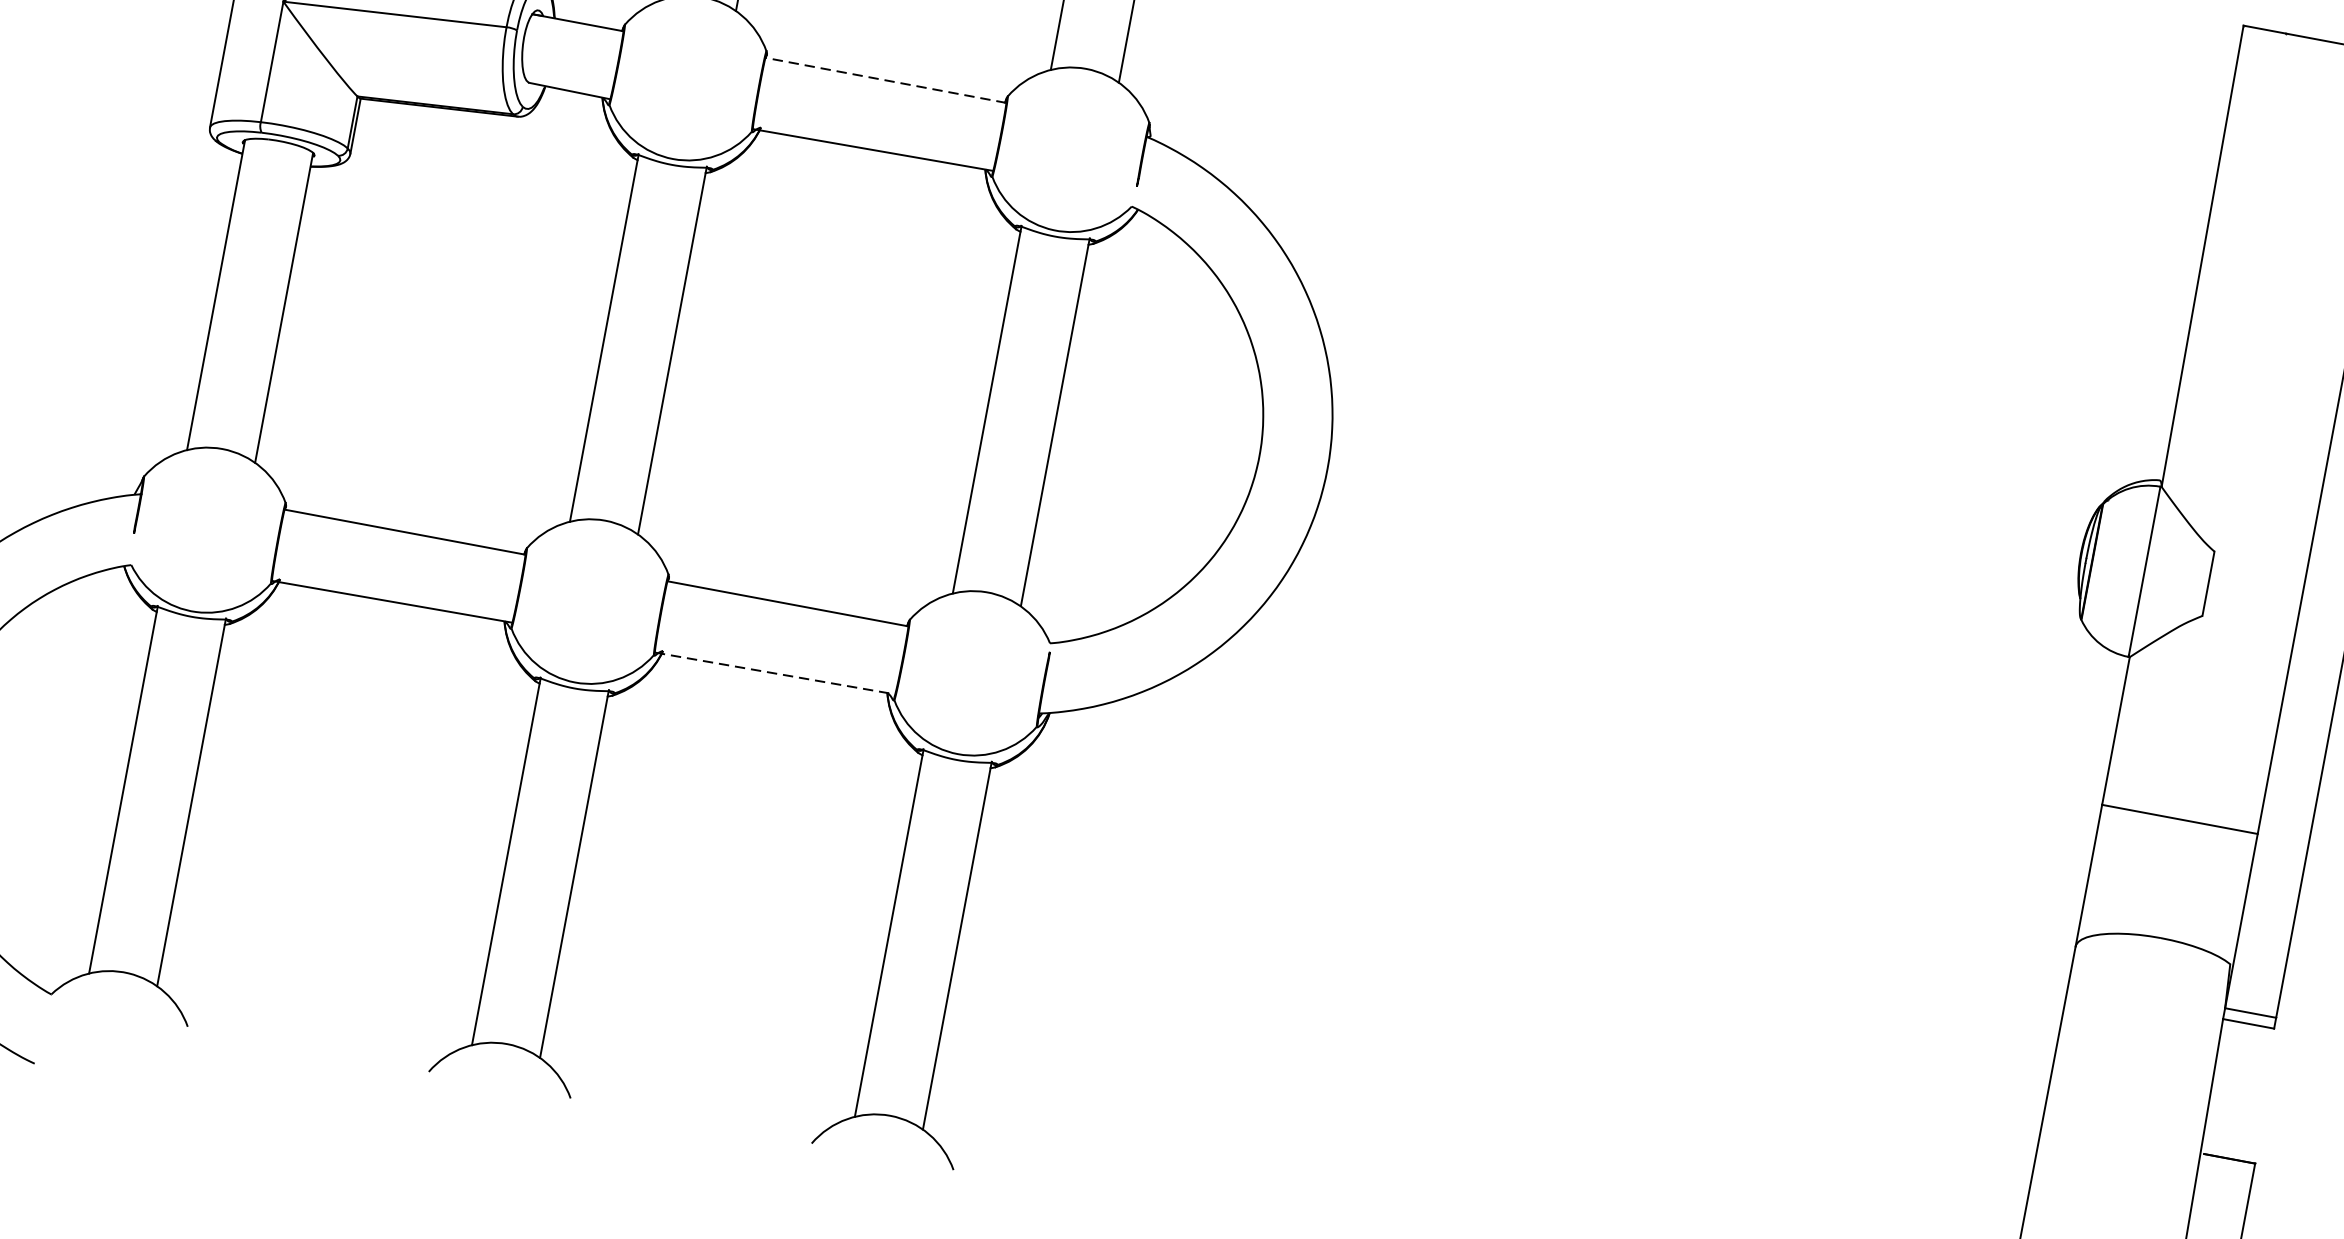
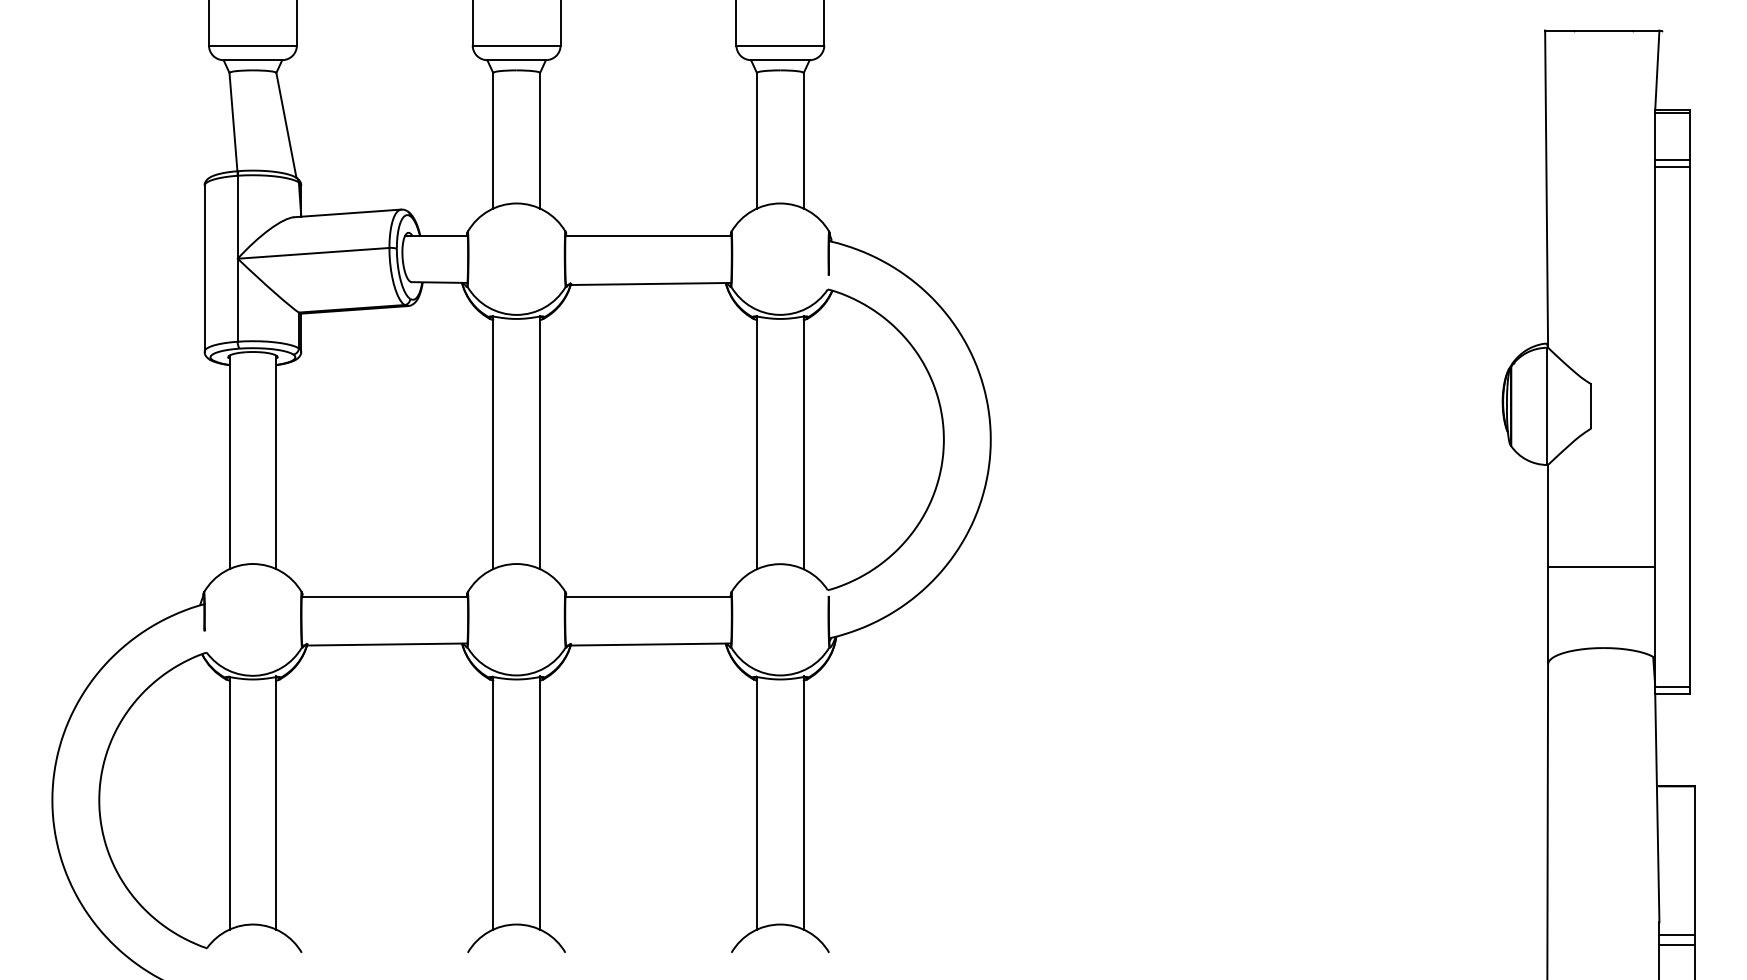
line: (885, 81) -> (648, 236), dashed -> solid
line: (774, 673) -> (648, 644), dashed -> solid

